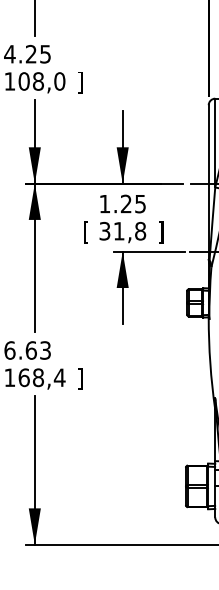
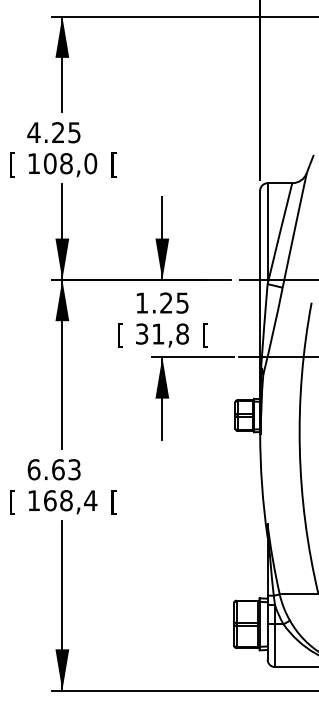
text: (79, 82) -> (113, 164), ] -> [
text: (160, 232) -> (205, 335), ] -> [
text: (79, 379) -> (113, 502), ] -> [

